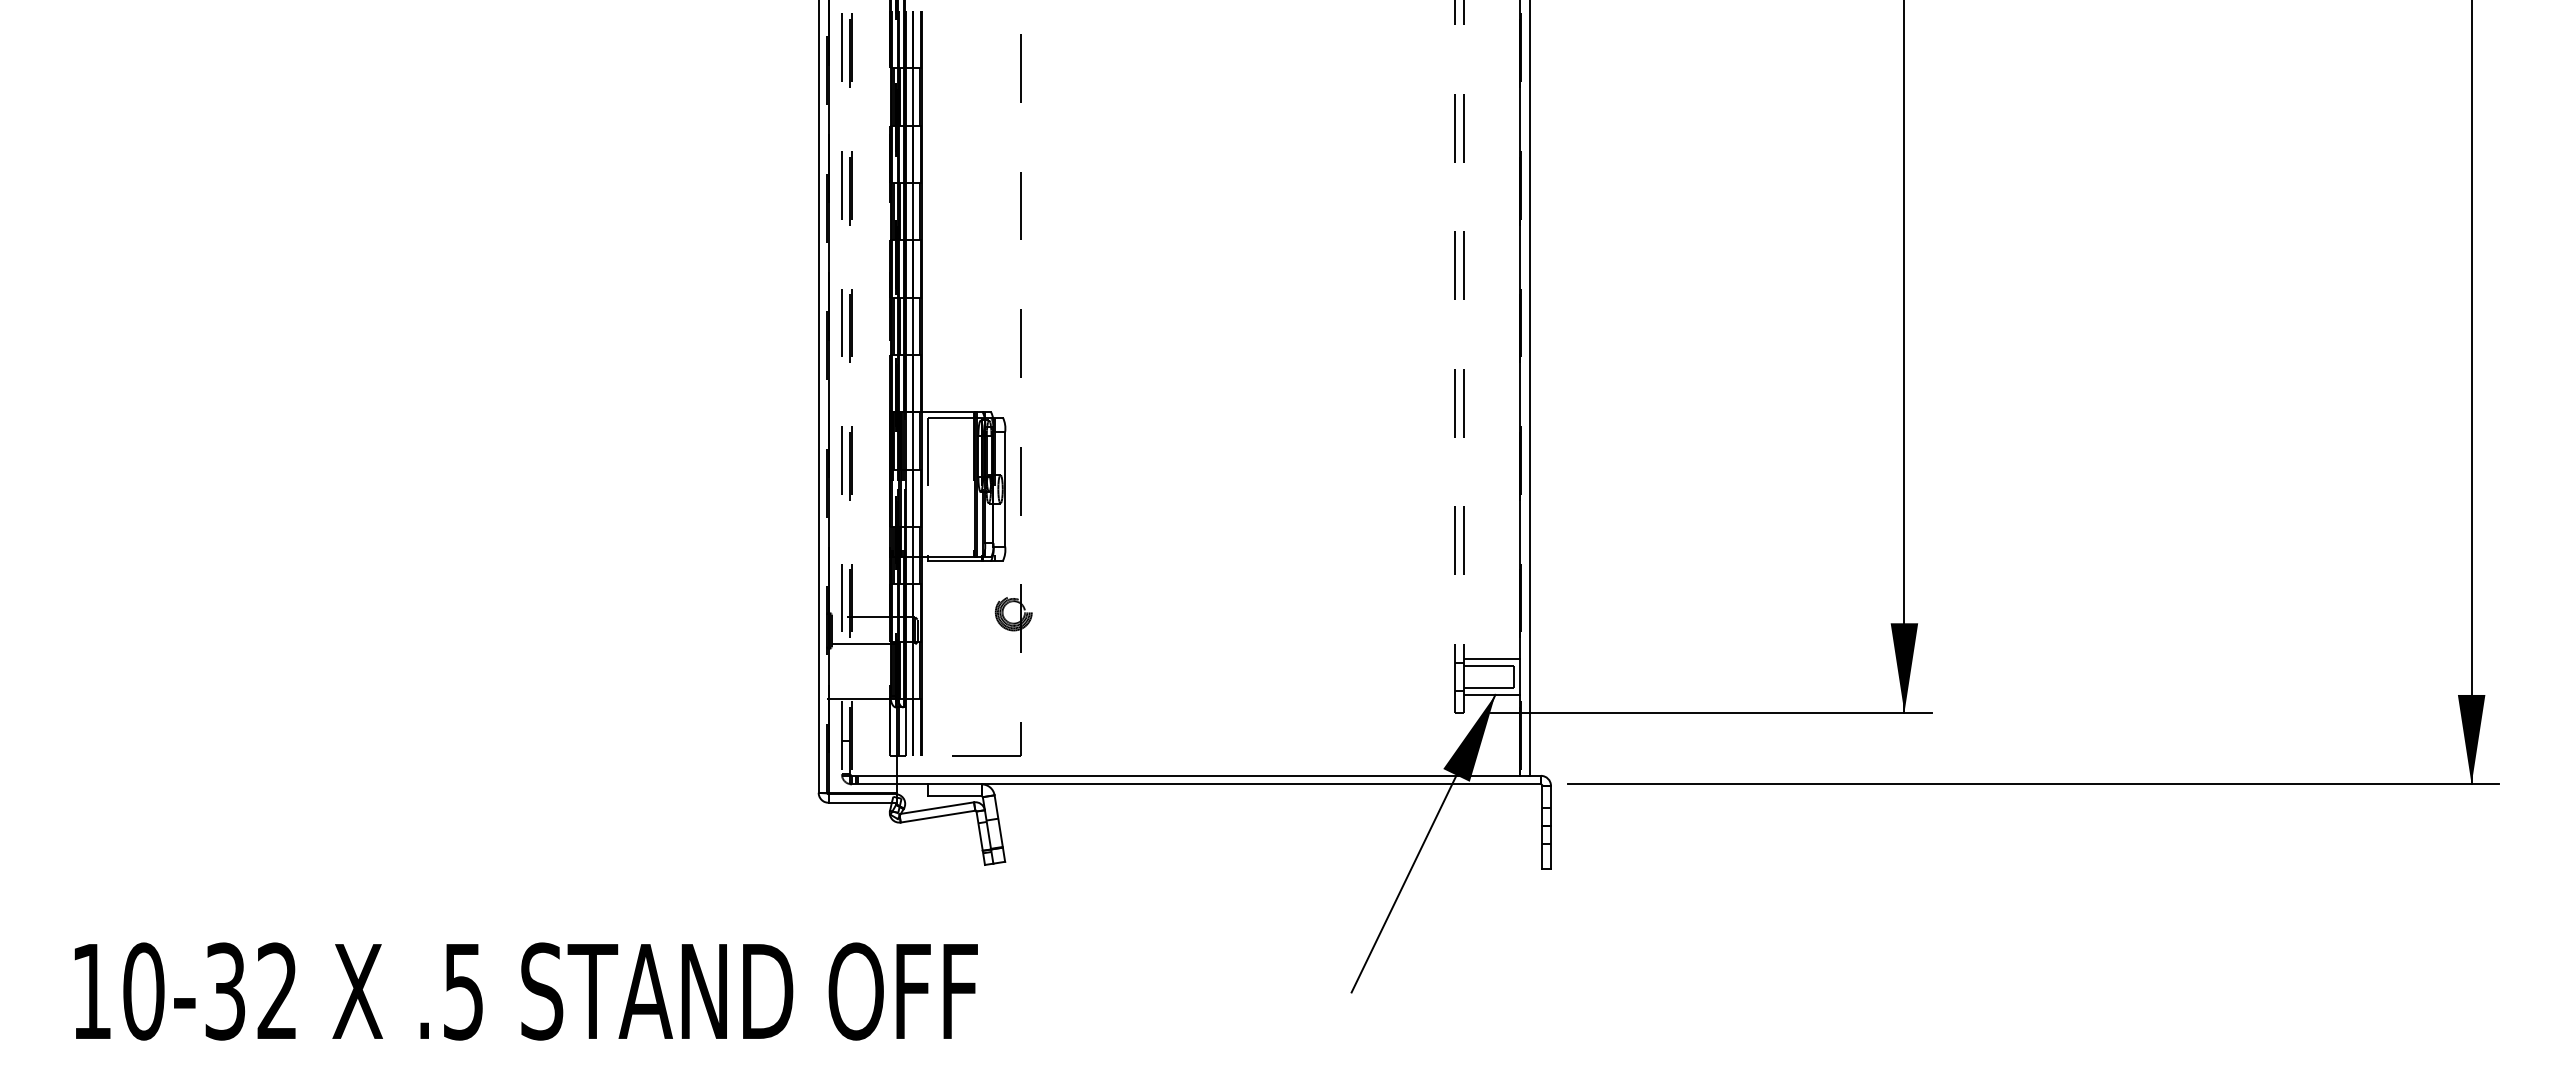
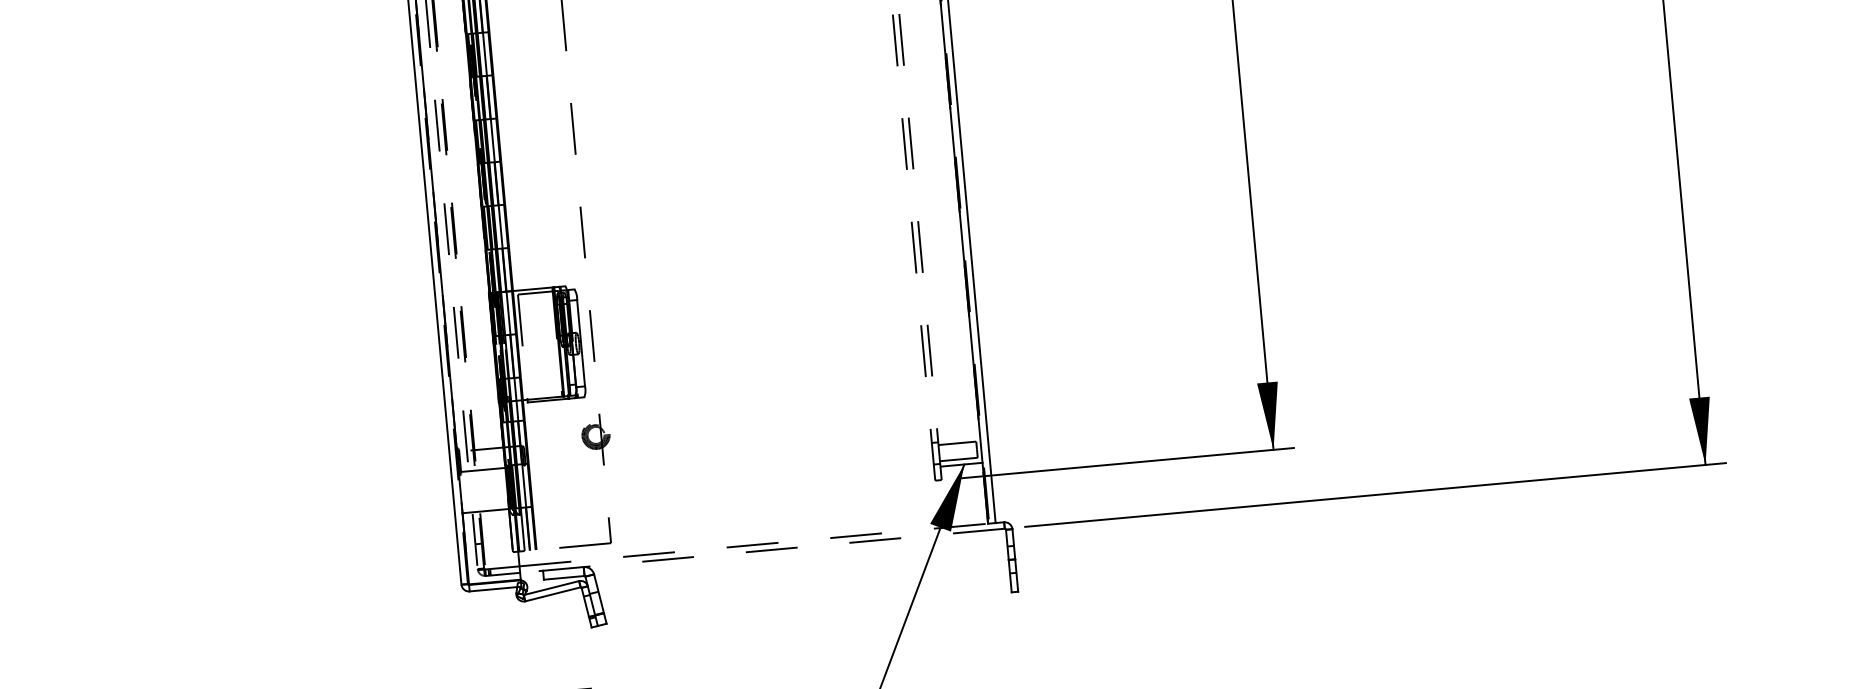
line: (1492, 659) -> (959, 438), removed
line: (1208, 775) -> (753, 544), solid -> dashed
line: (1219, 784) -> (762, 550), solid -> dashed

